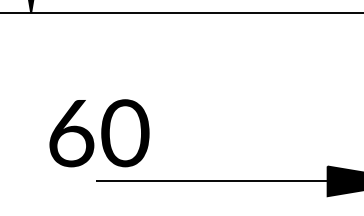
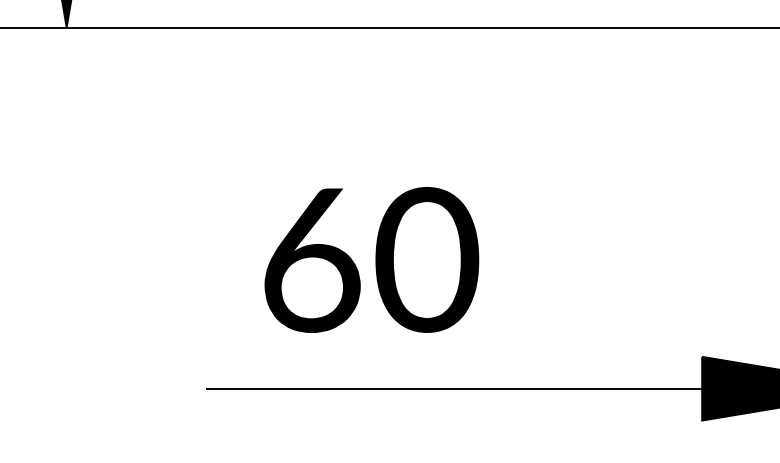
text: (99, 133) -> (371, 260), moved

